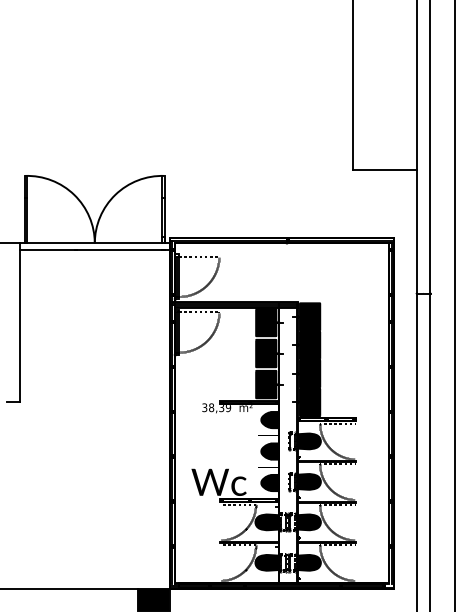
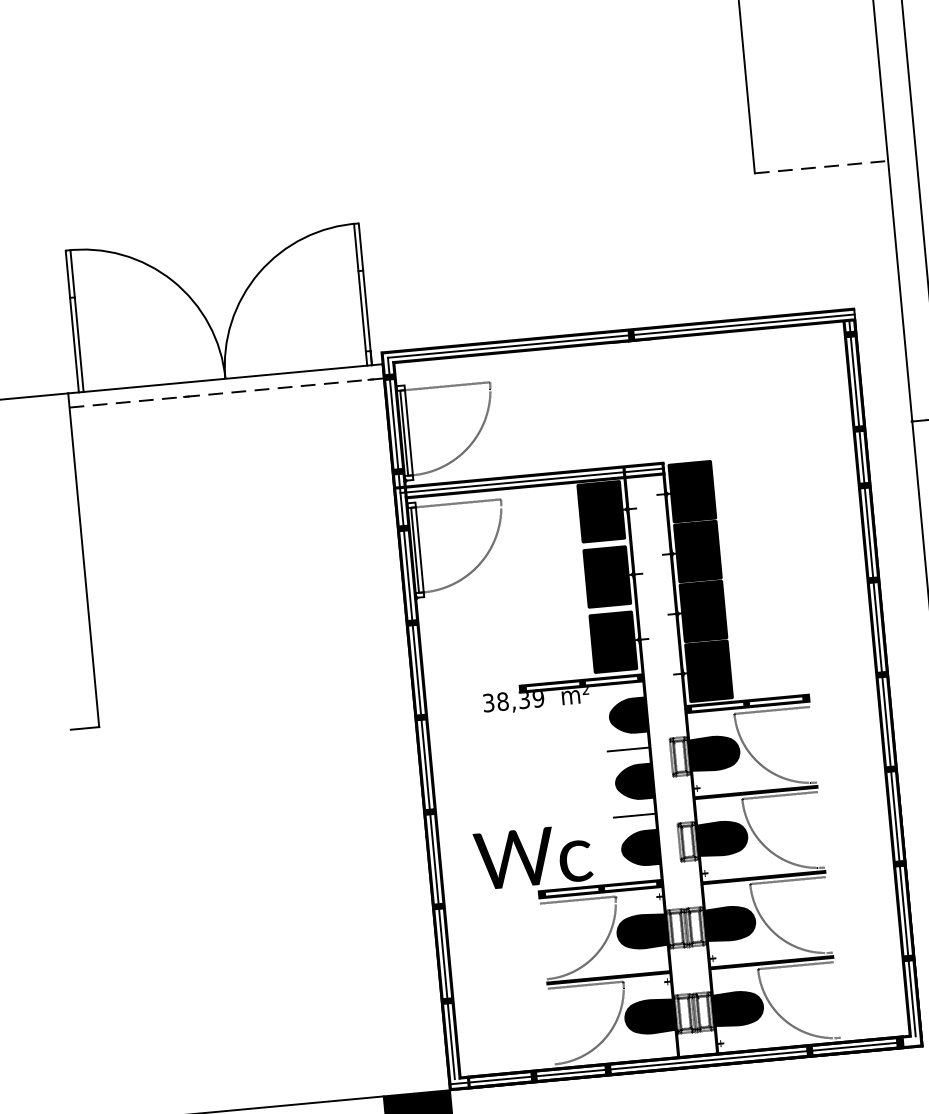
line: (385, 169) -> (822, 166), solid -> dashed
line: (94, 250) -> (226, 393), solid -> dashed

